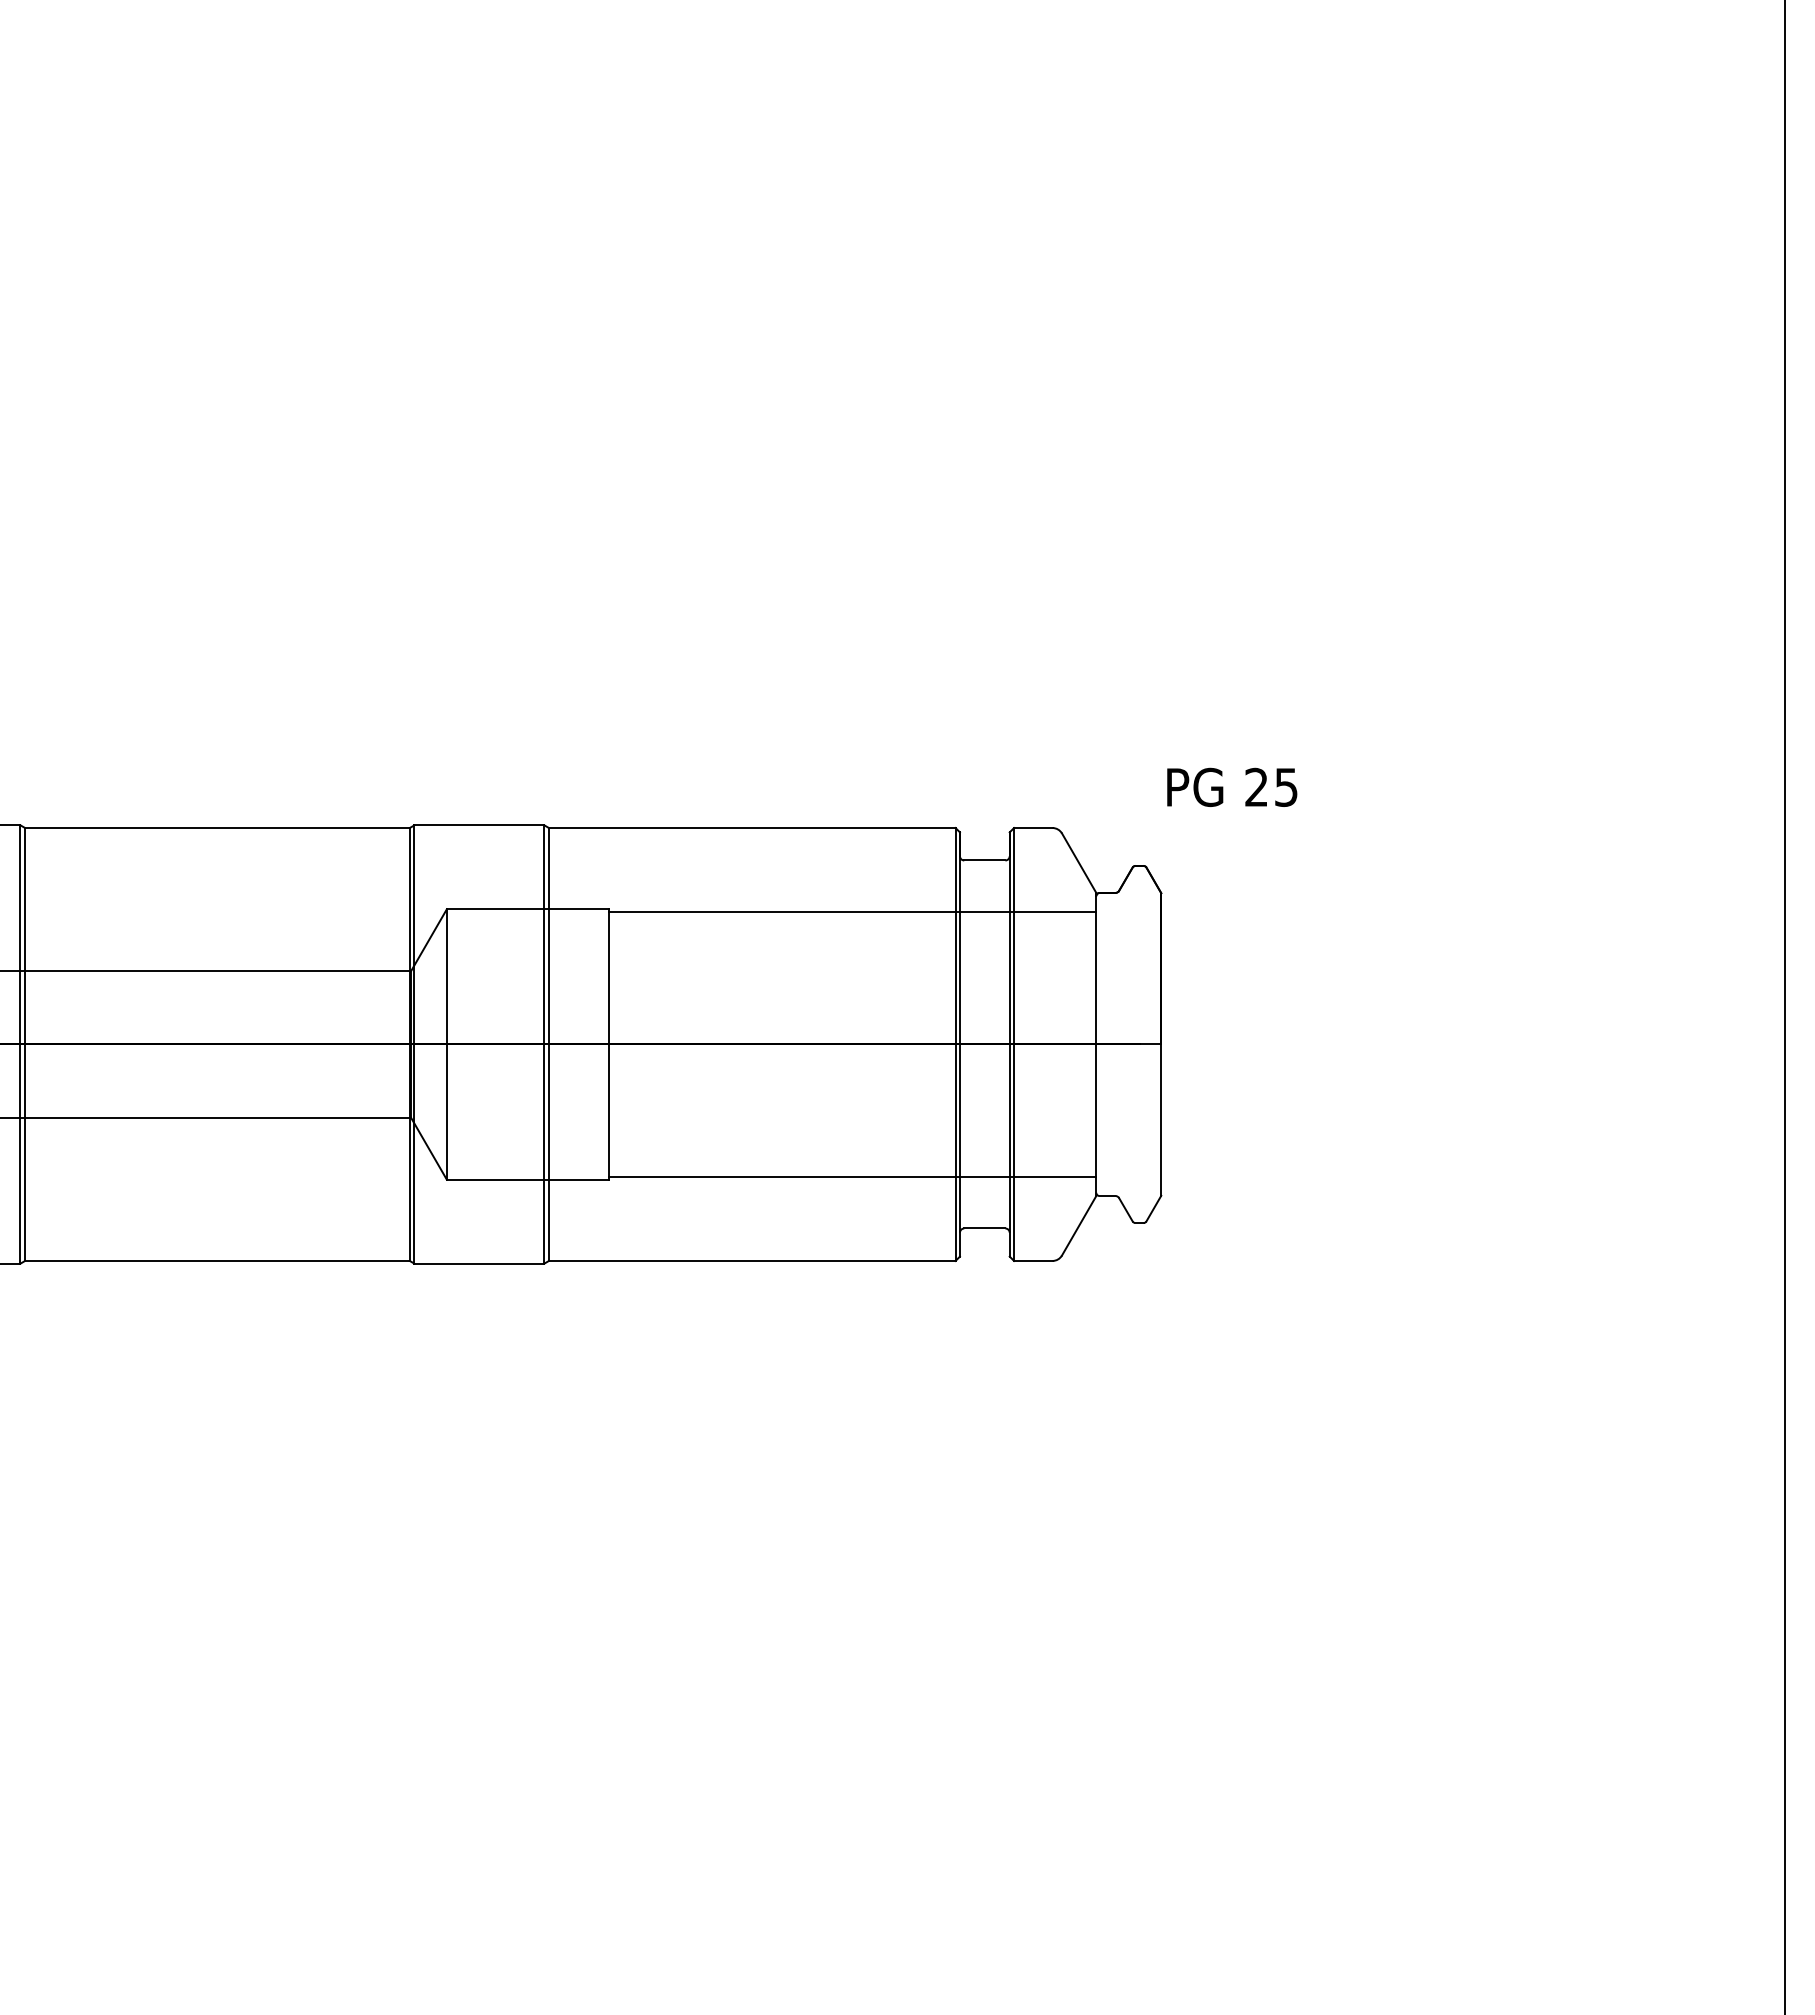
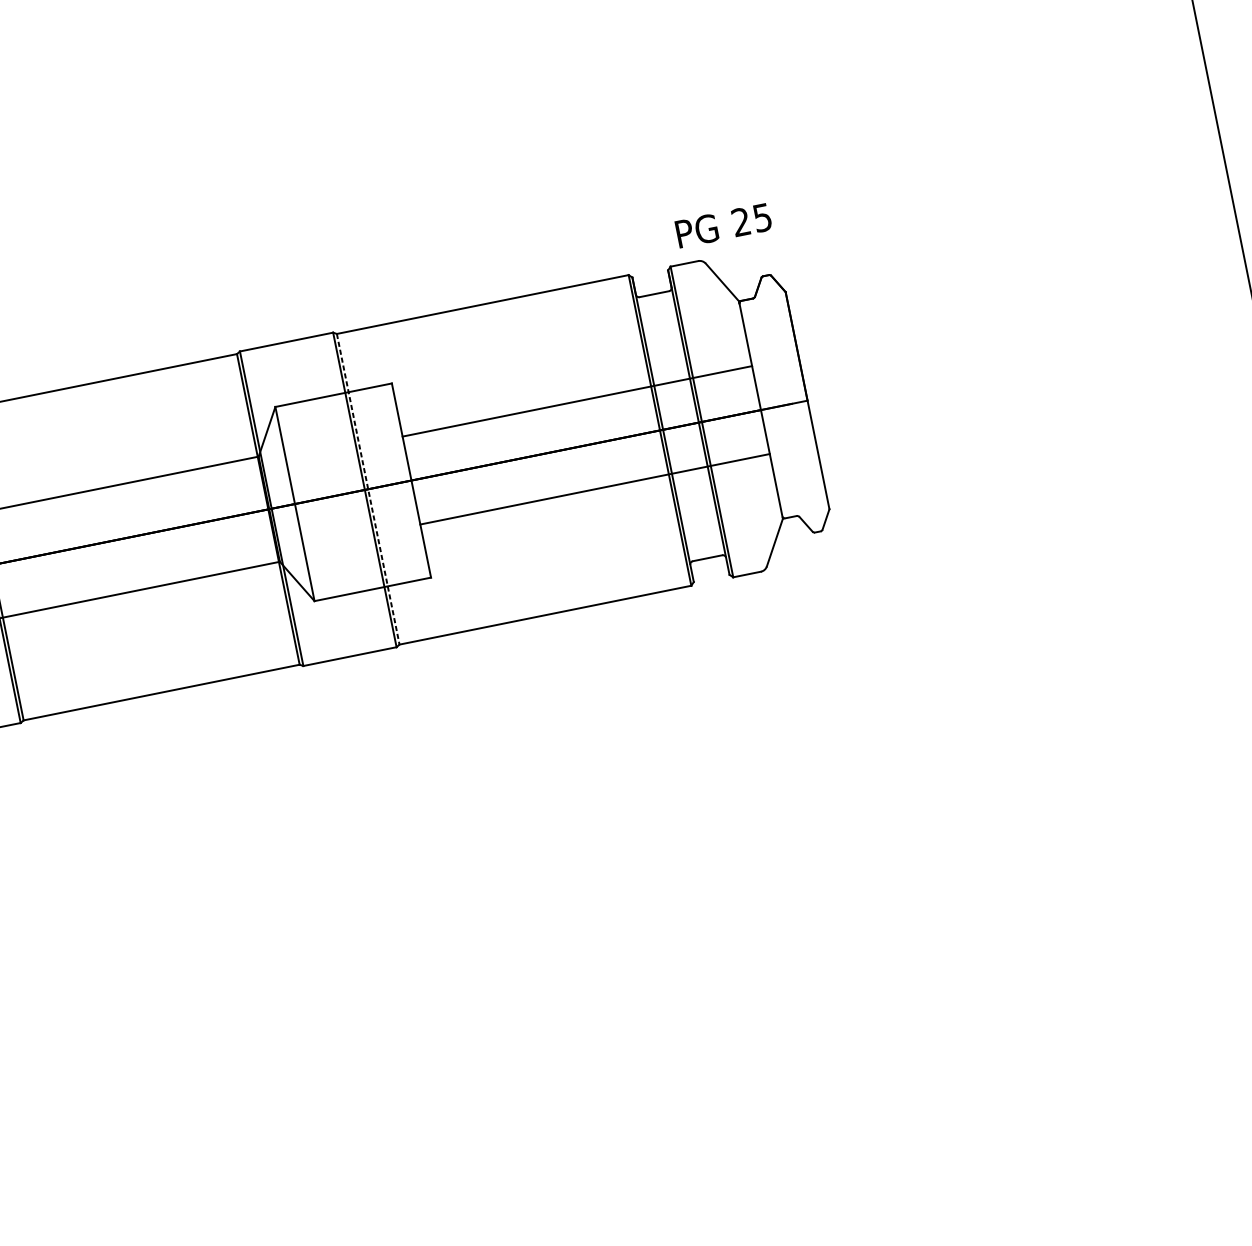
text: (1232, 786) -> (723, 224), moved
line: (852, 912) -> (577, 401), moved
line: (548, 1044) -> (367, 489), solid -> dashed
line: (852, 1176) -> (594, 489), moved

